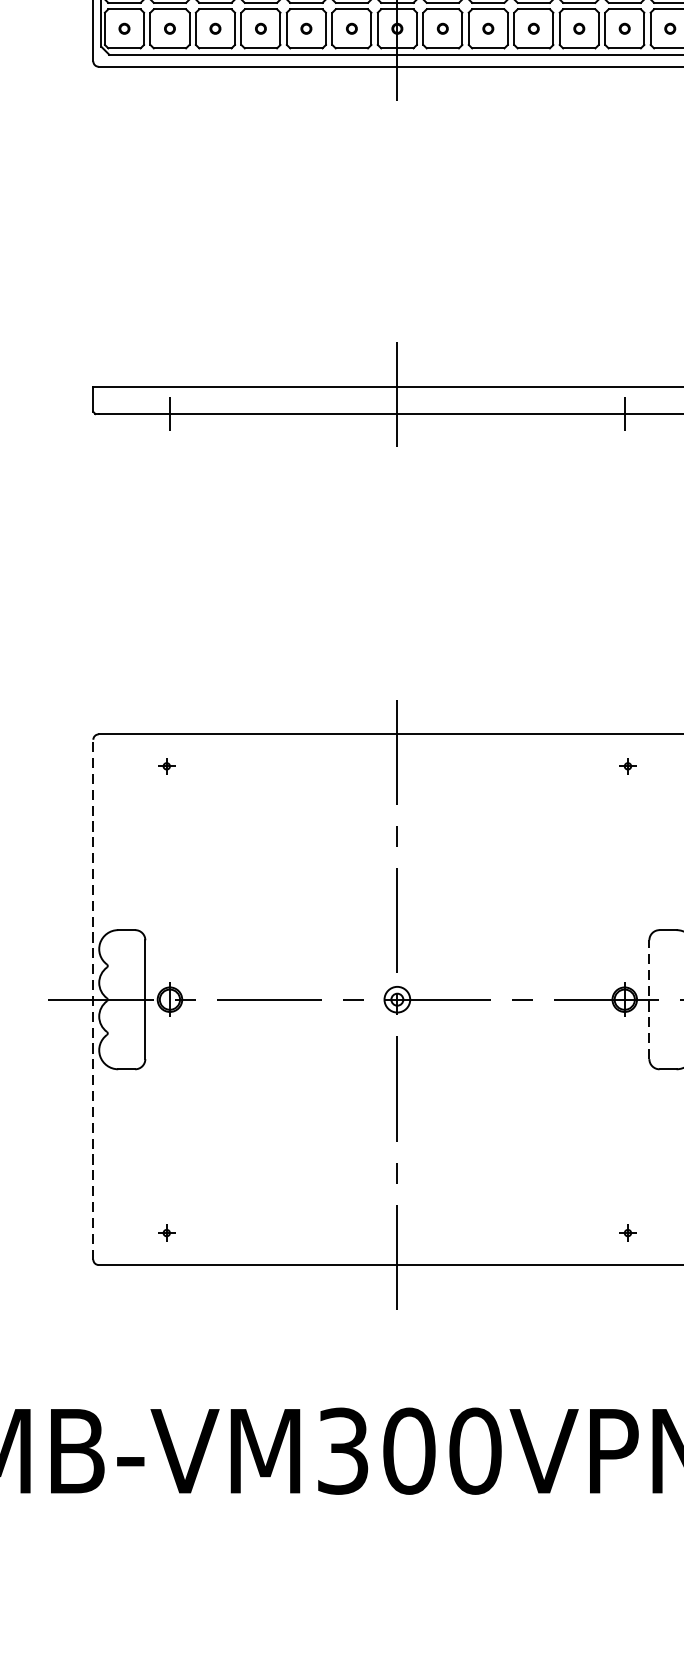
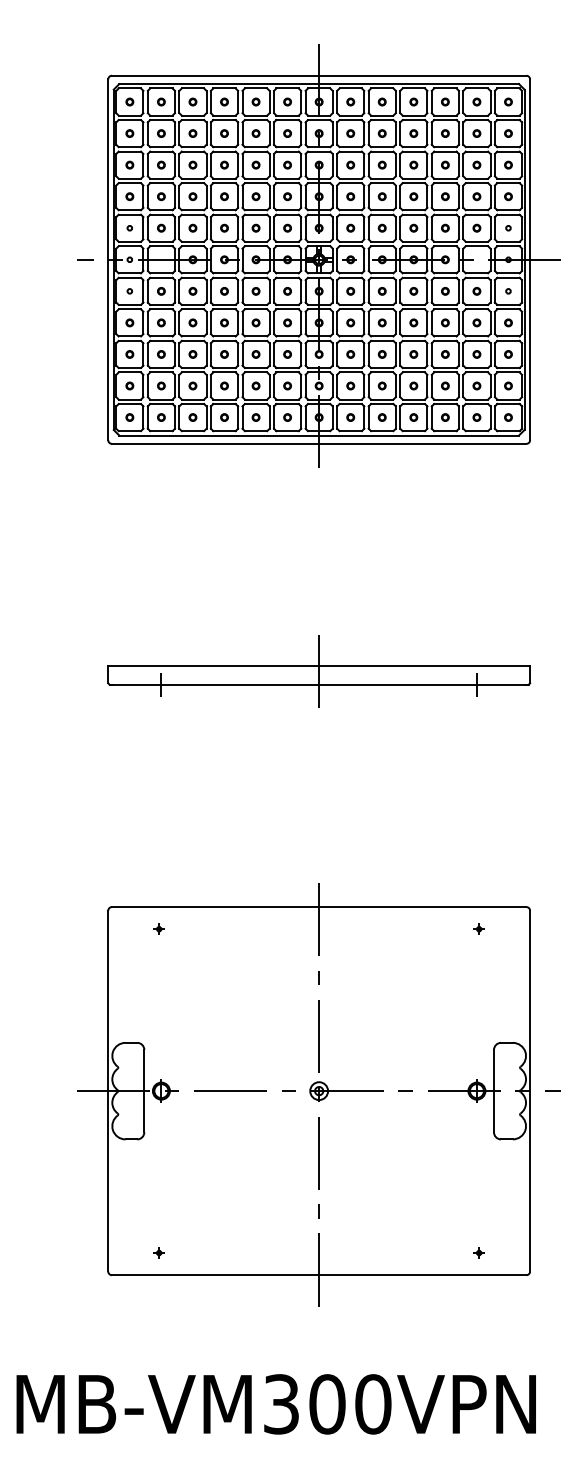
line: (93, 998) -> (108, 1090), dashed -> solid
line: (650, 998) -> (494, 1090), dashed -> solid

